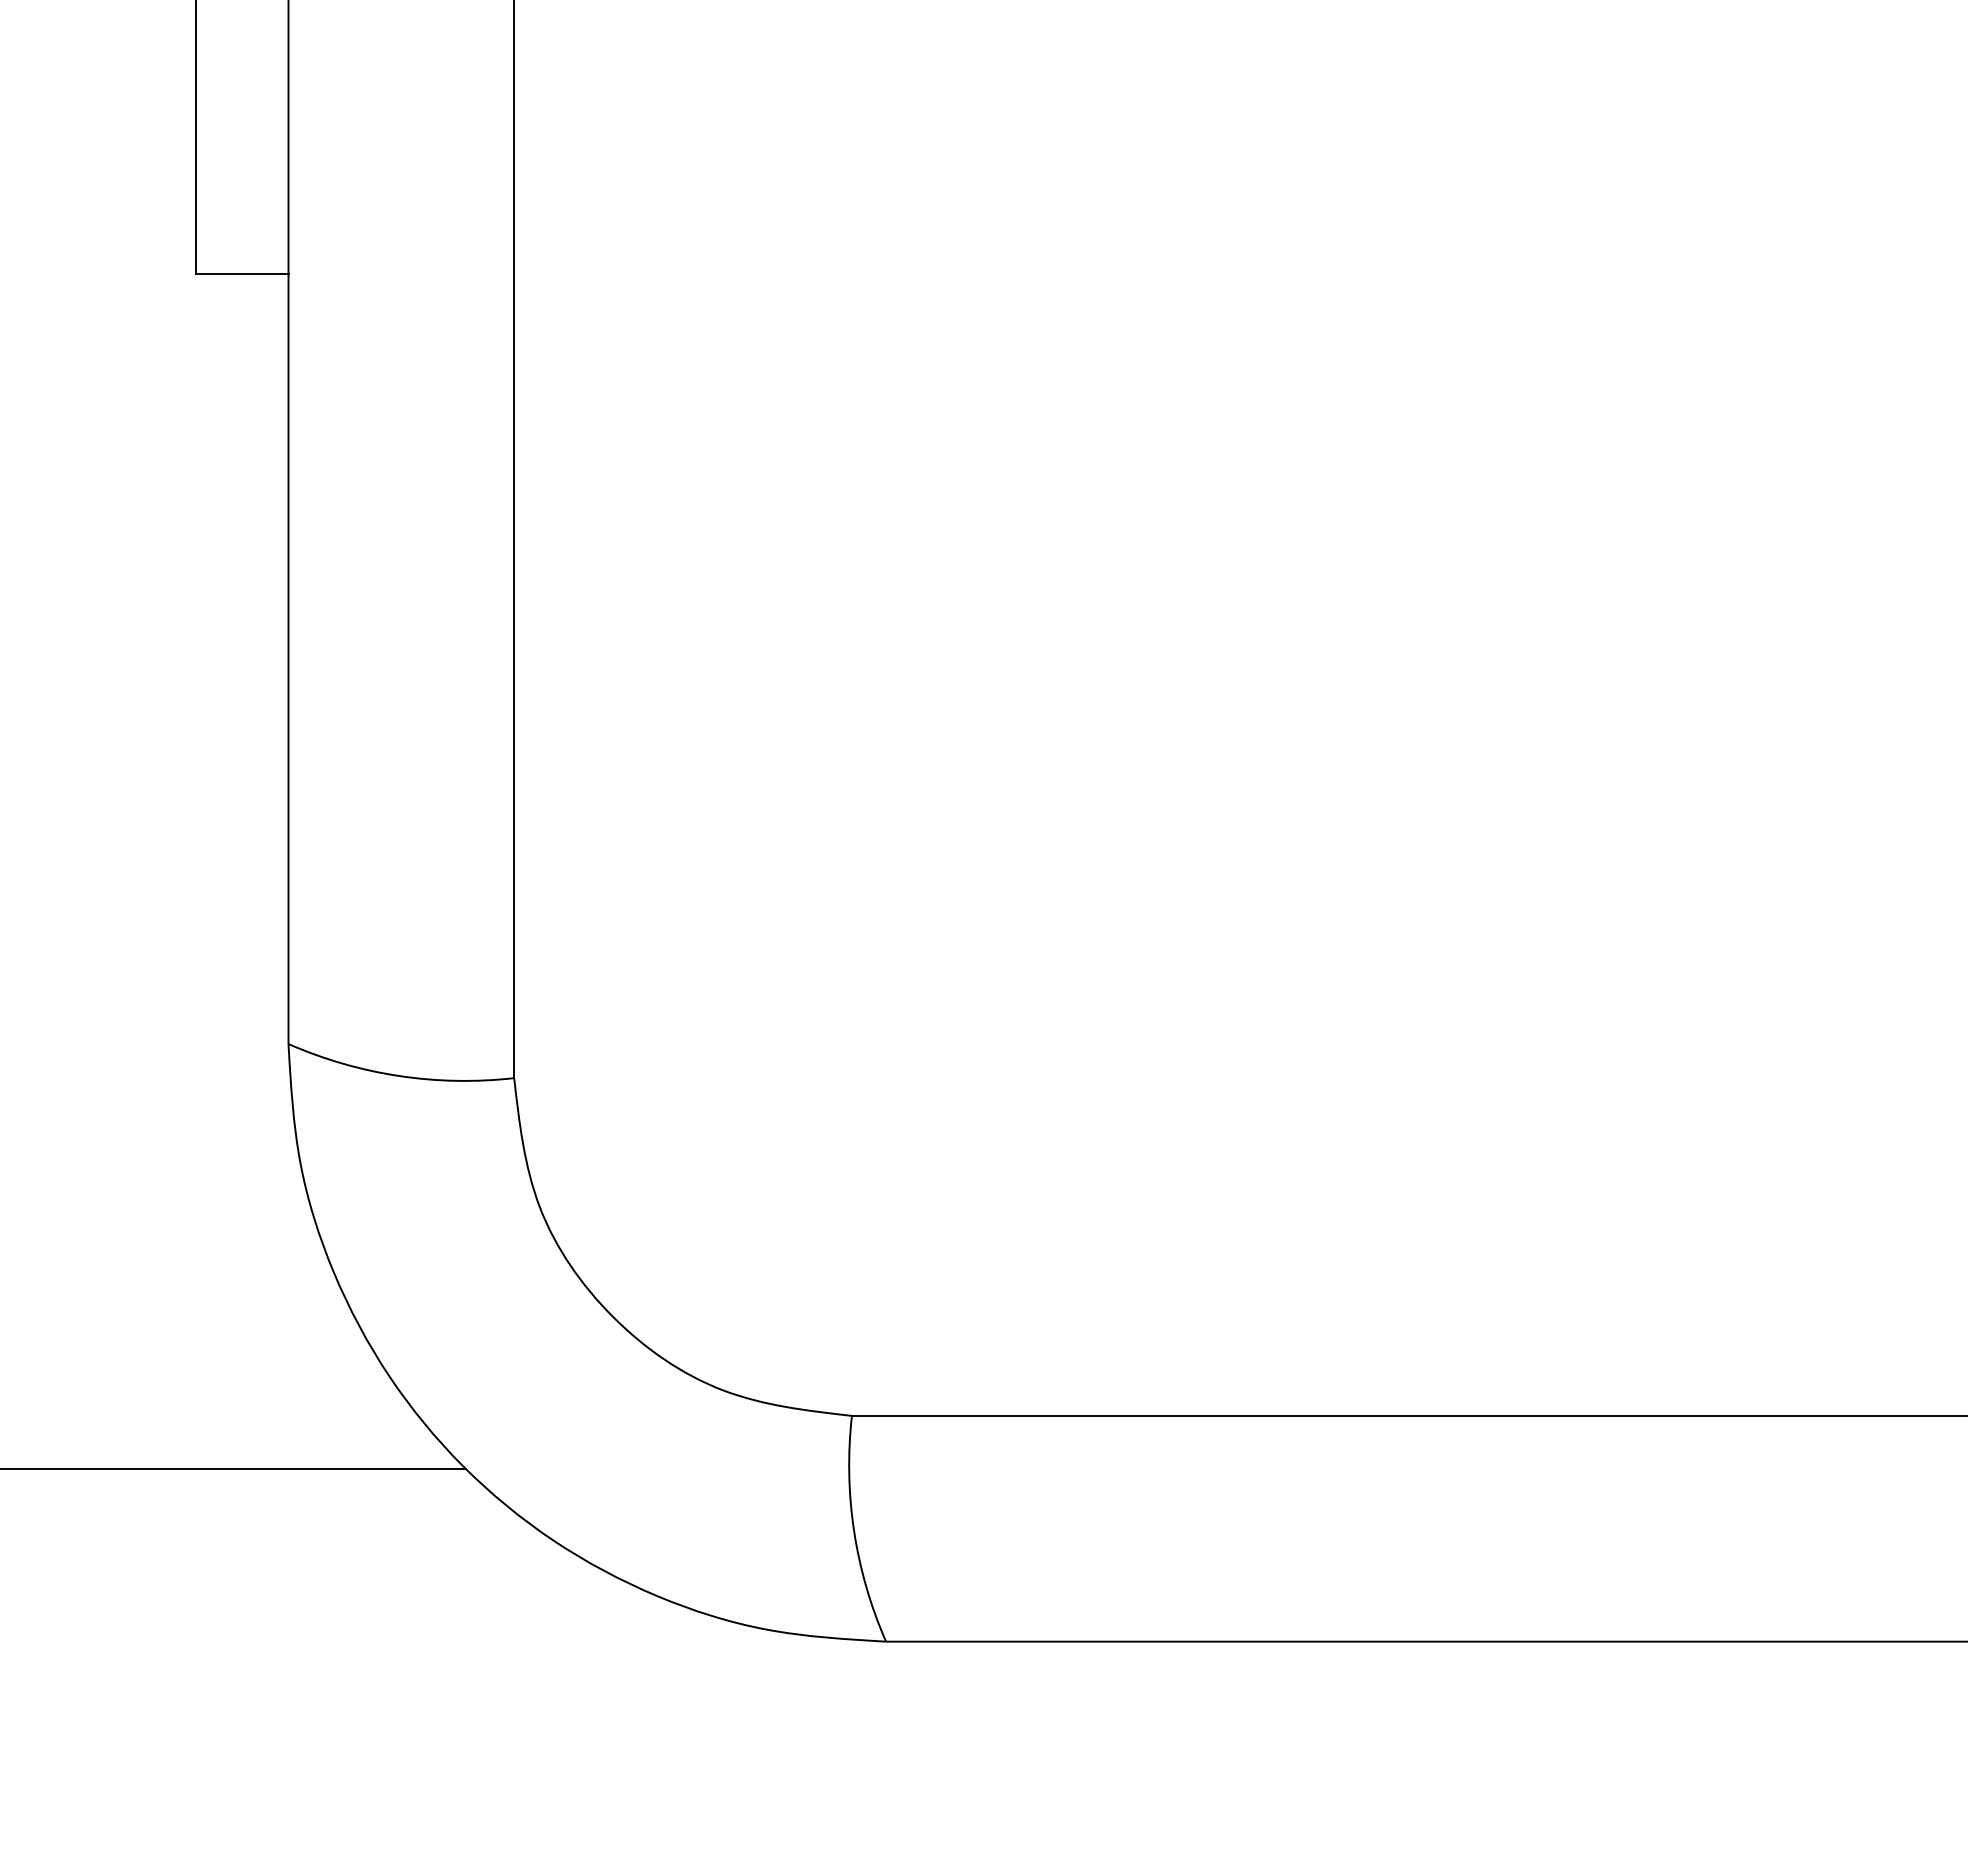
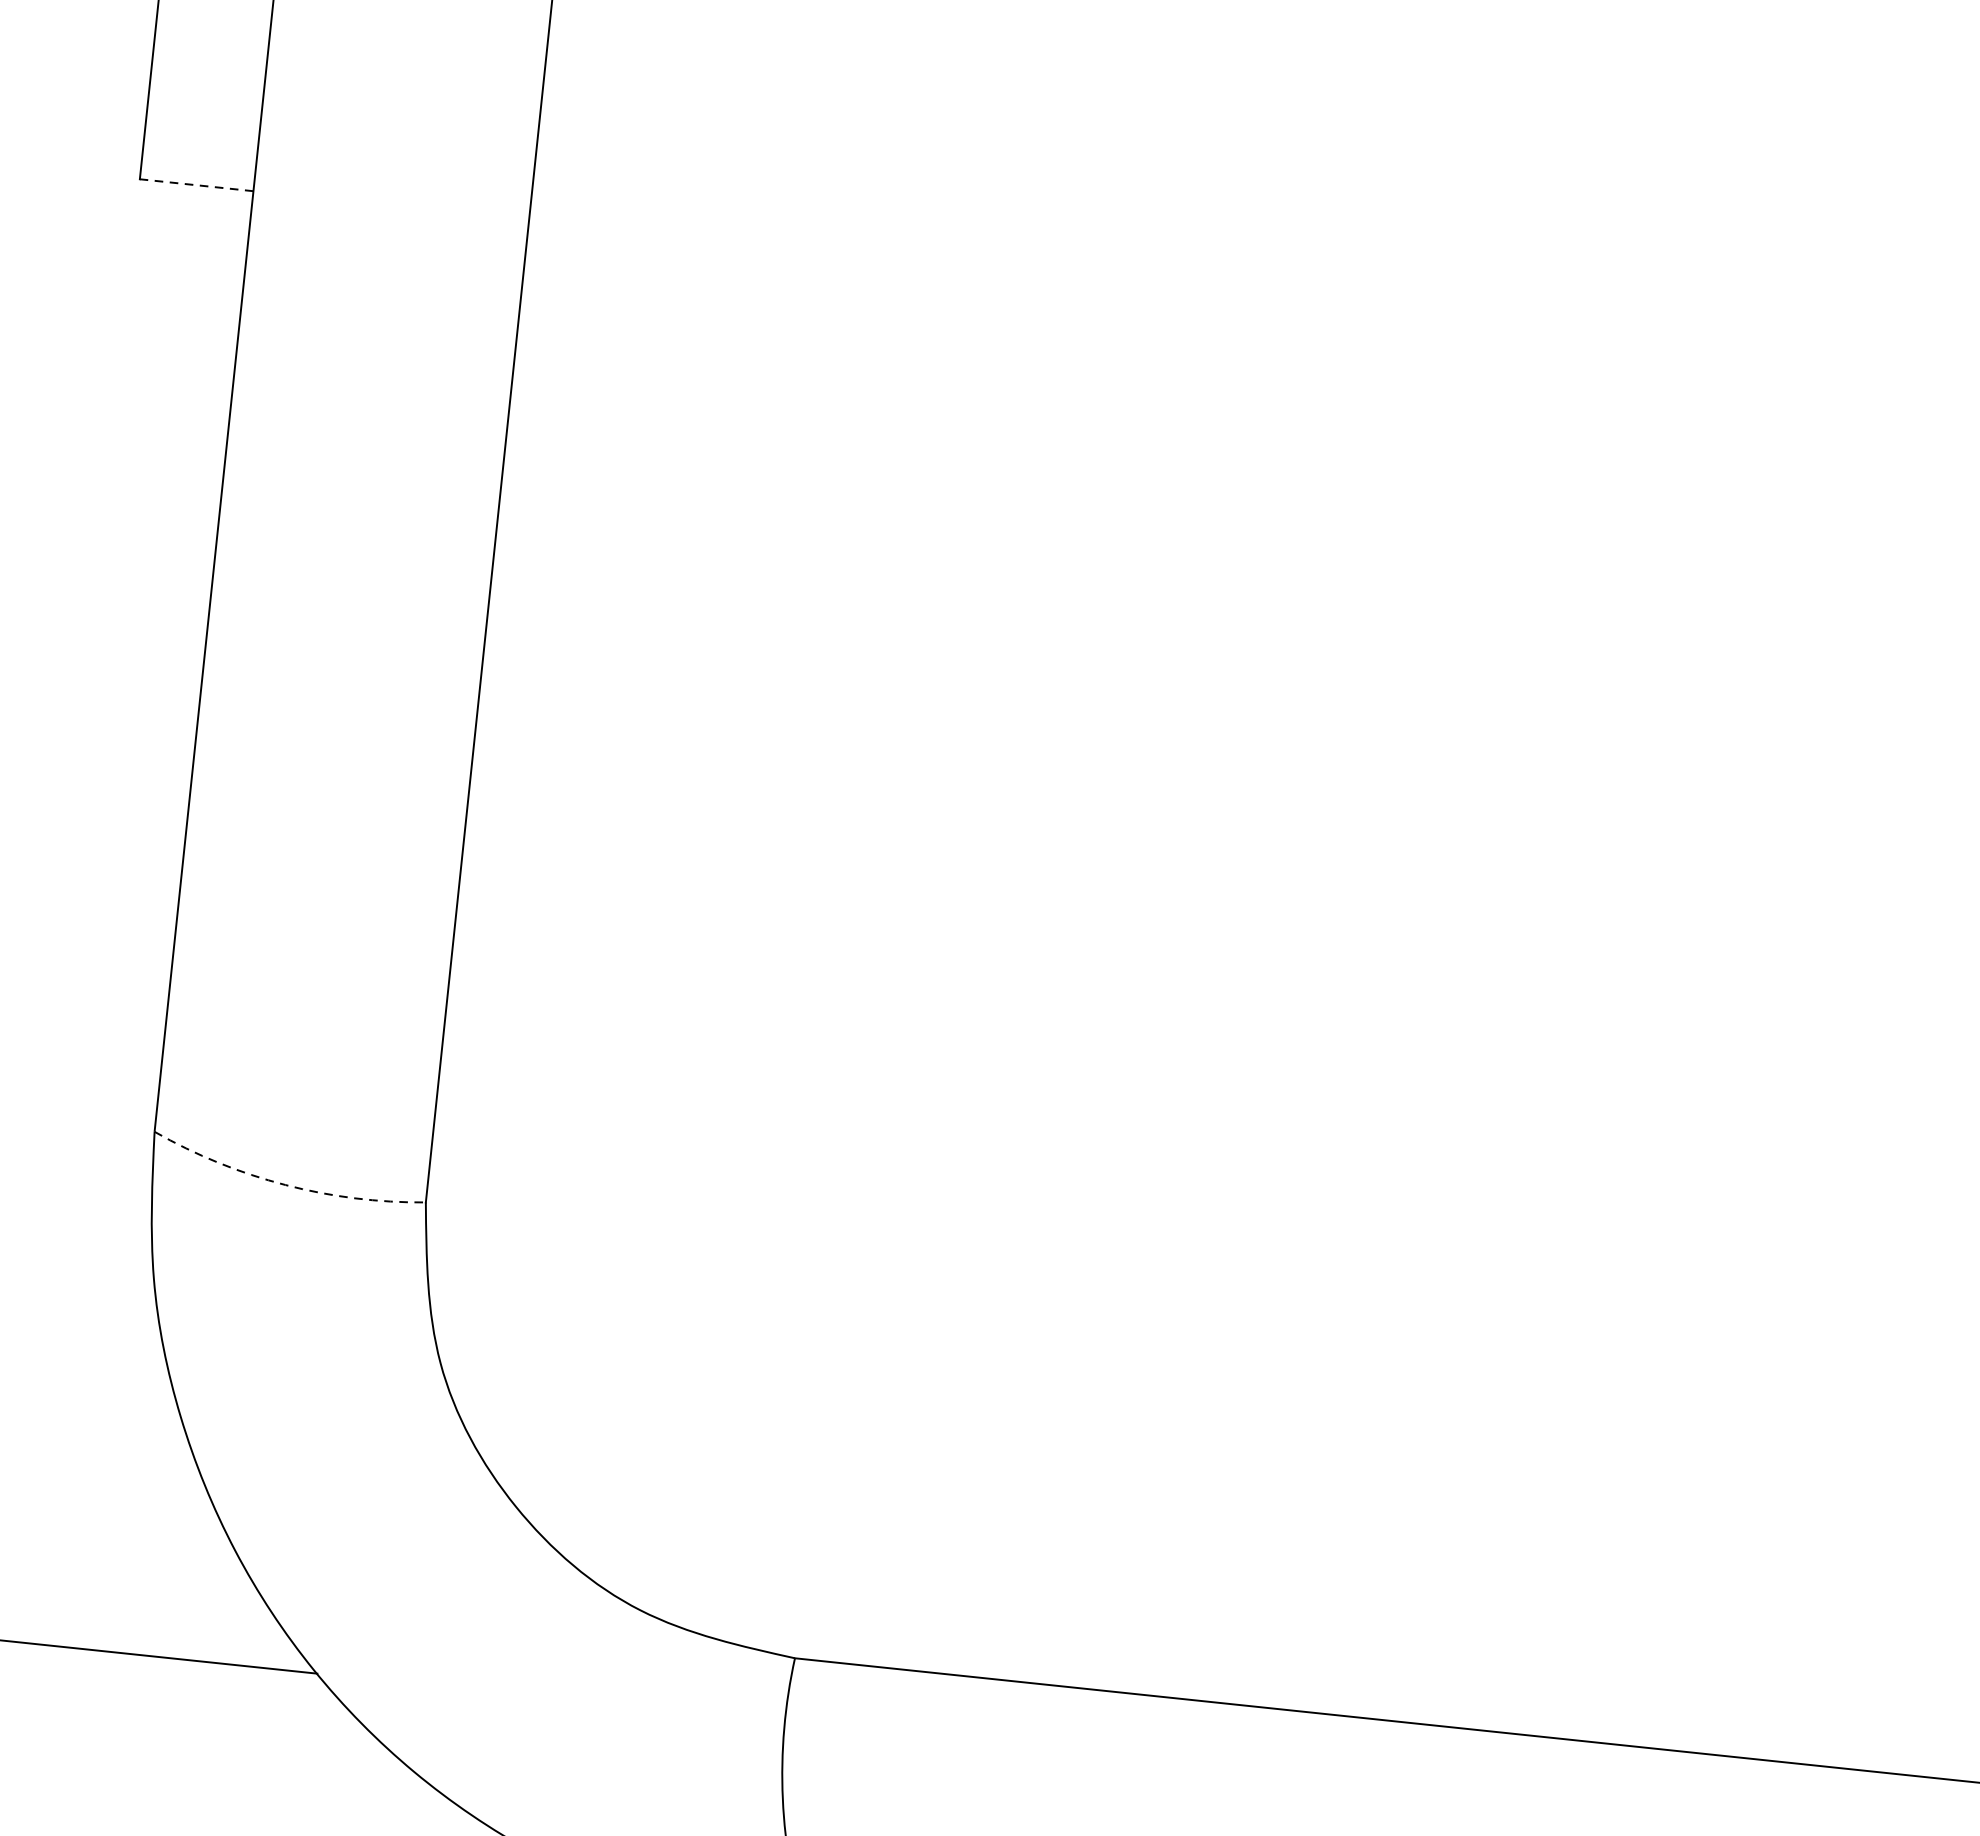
line: (242, 273) -> (197, 184), solid -> dashed
arc: (399, 1076) -> (285, 1185), solid -> dashed

